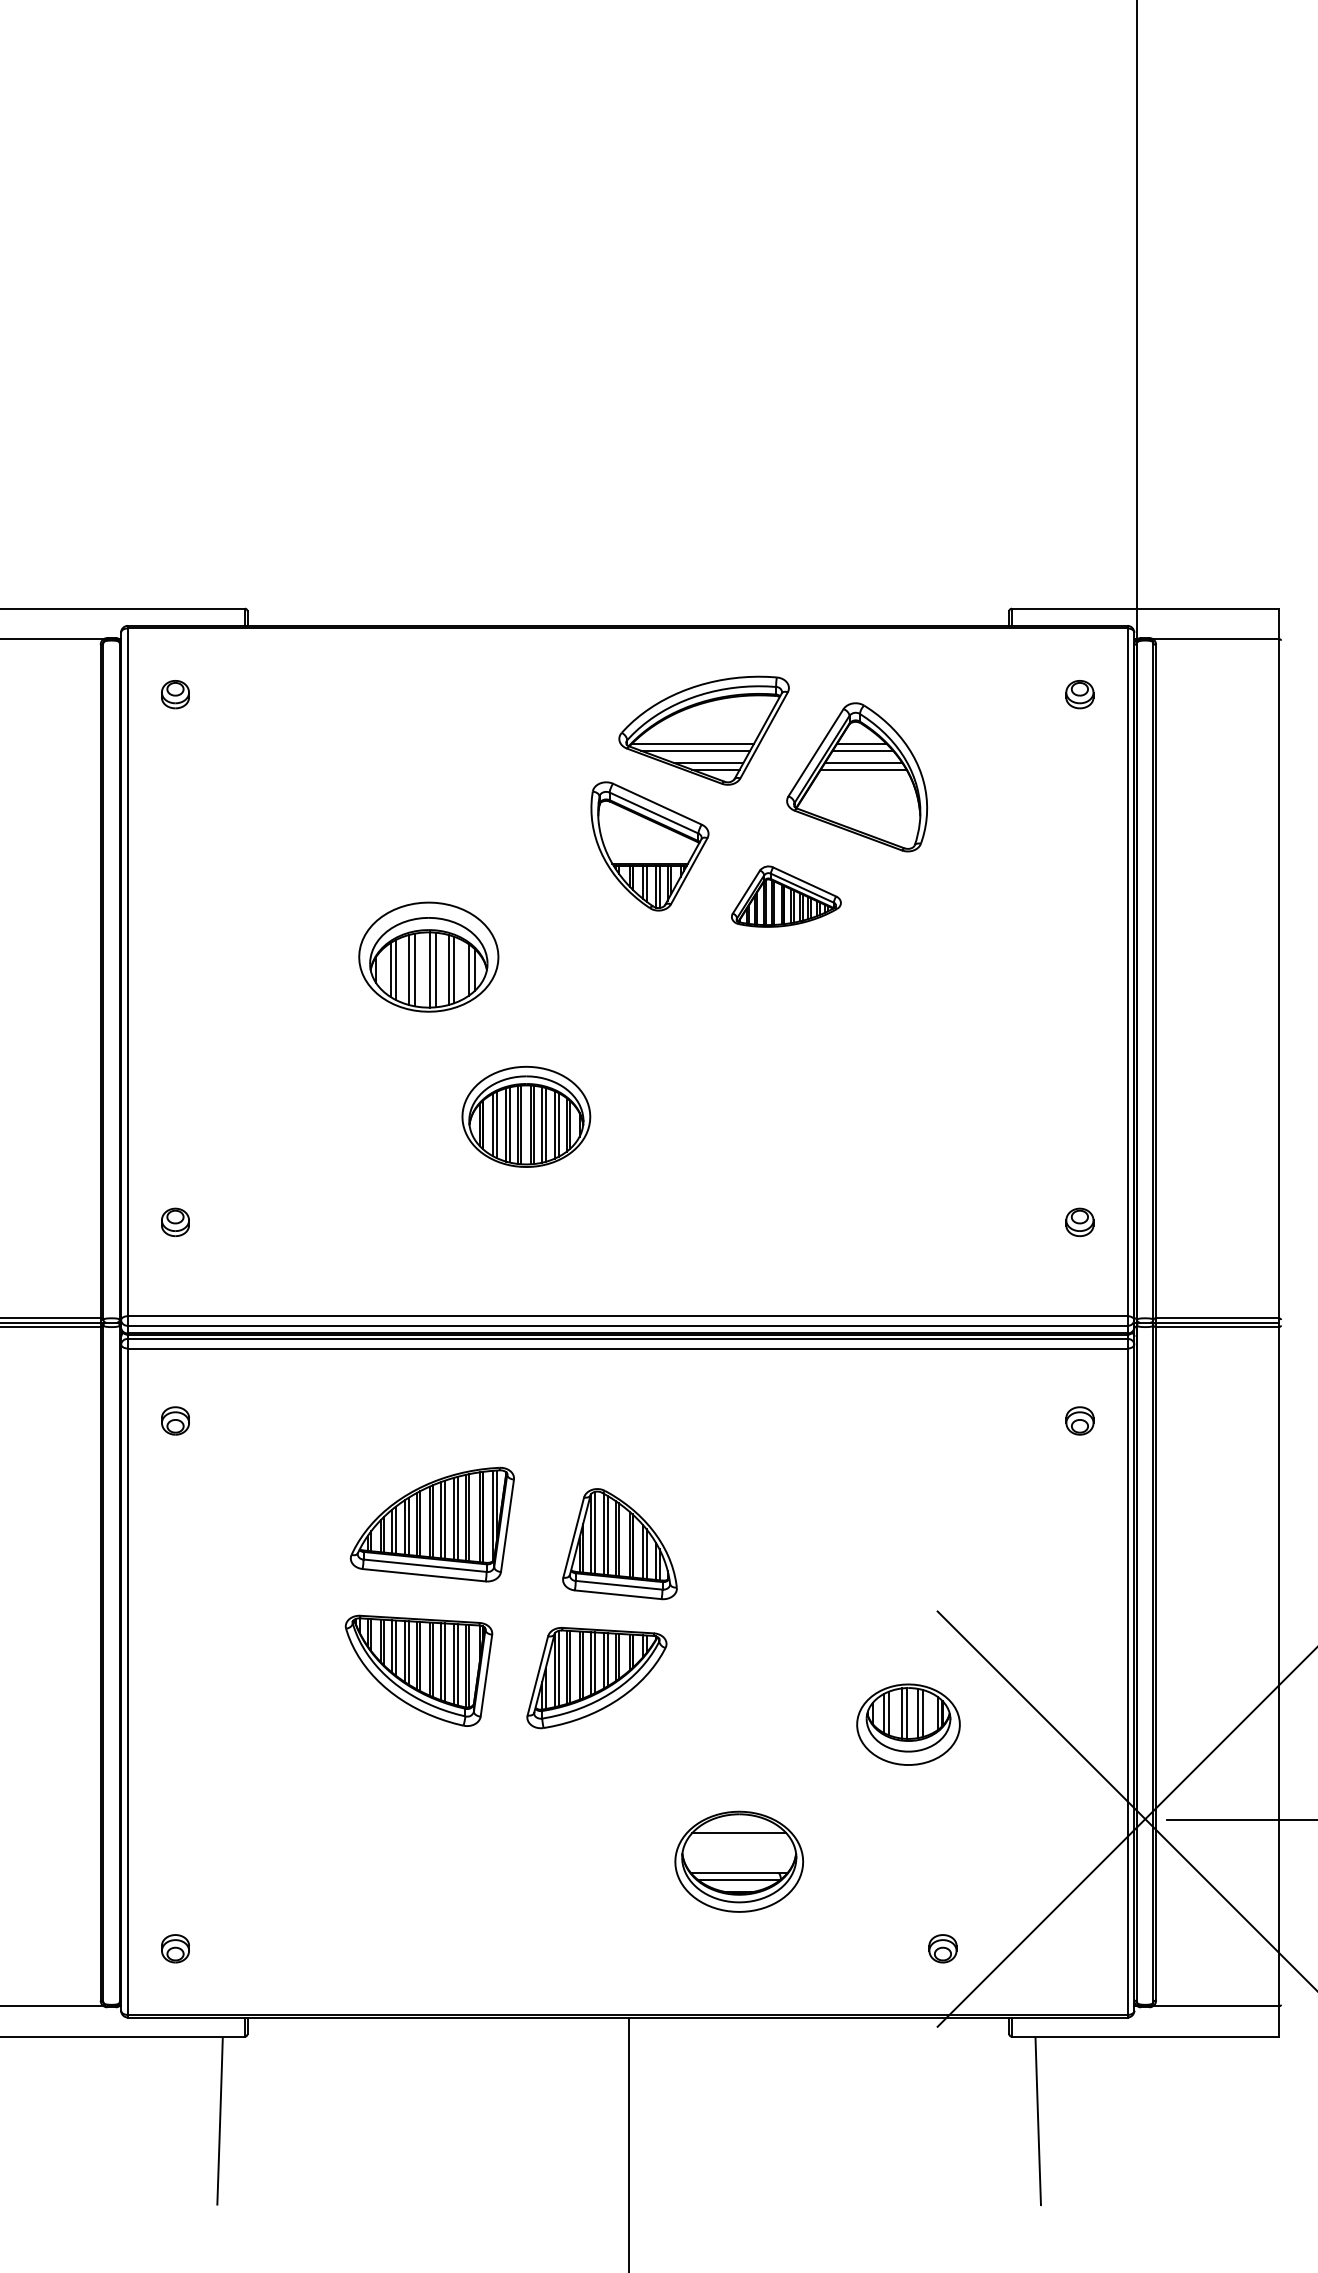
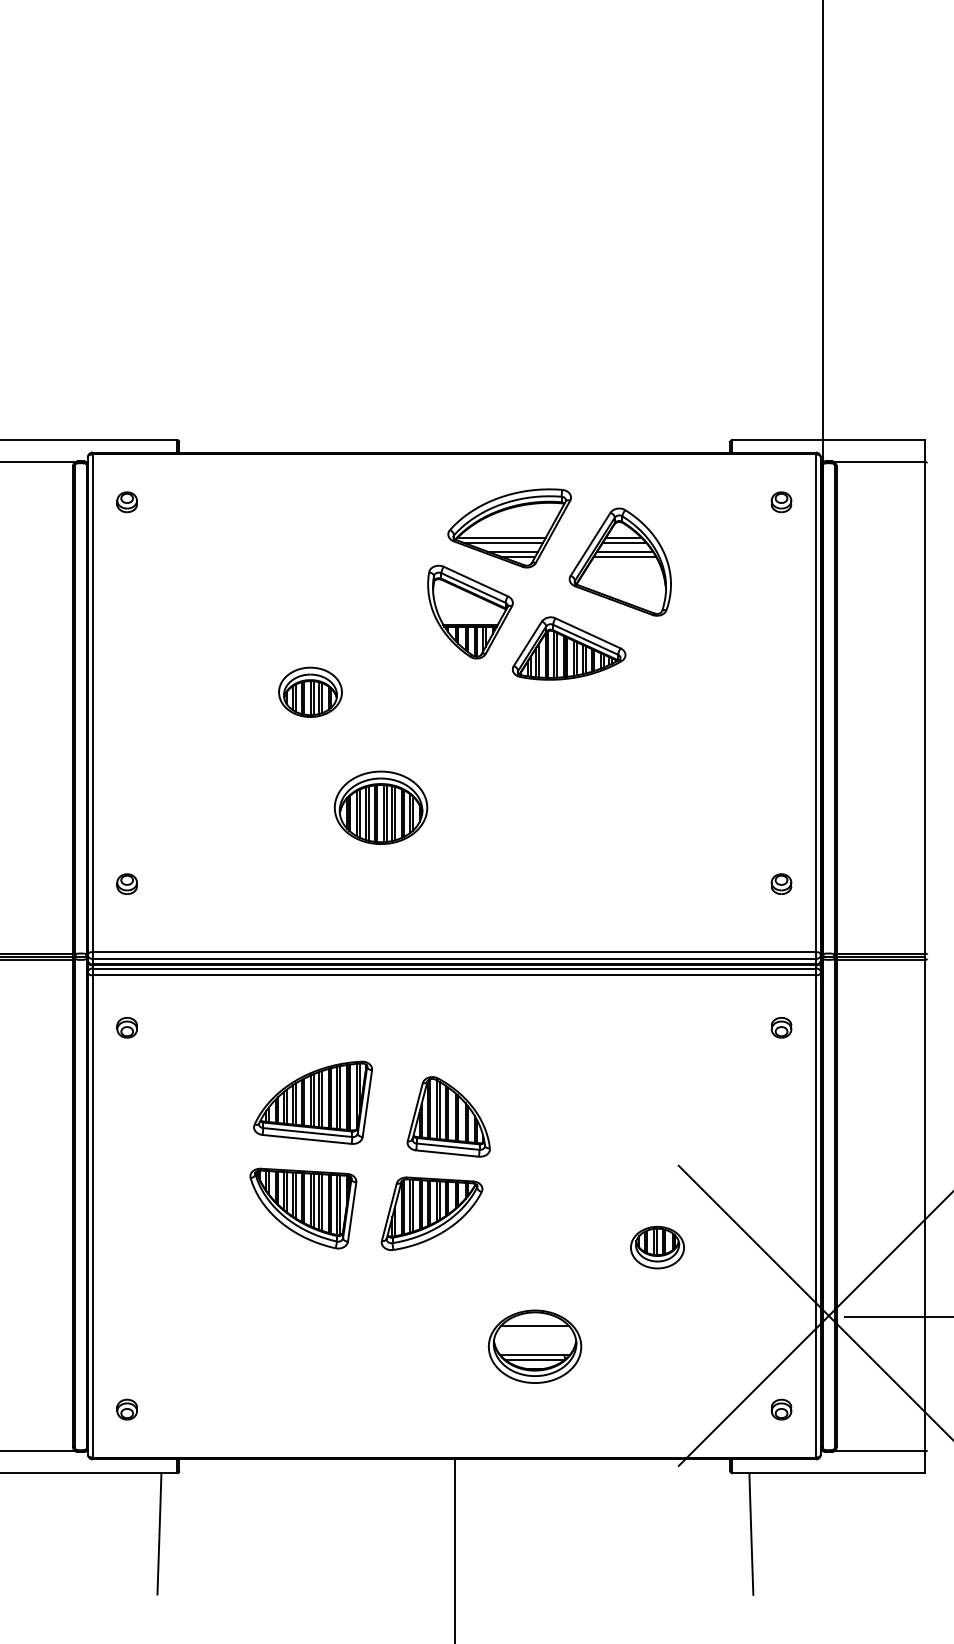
part: (786, 896) -> (569, 648), size x1.43
part: (428, 957) -> (310, 692), size x0.62
part: (908, 1724) -> (657, 1247), size x0.71
part: (942, 1948) -> (781, 1409), moved

